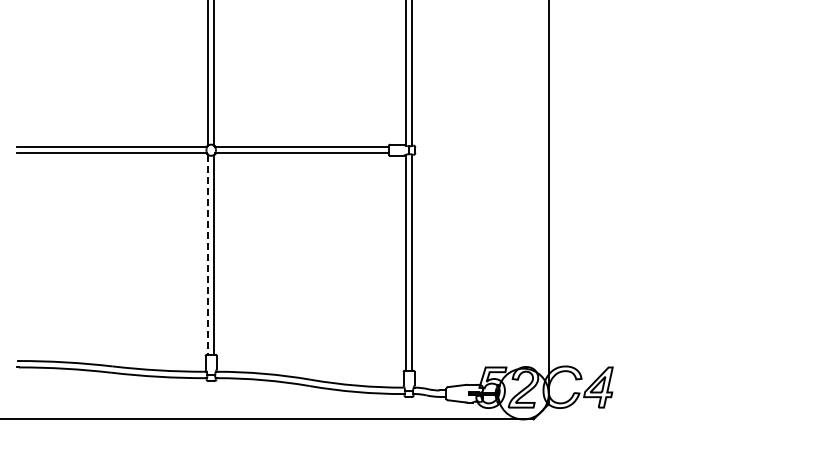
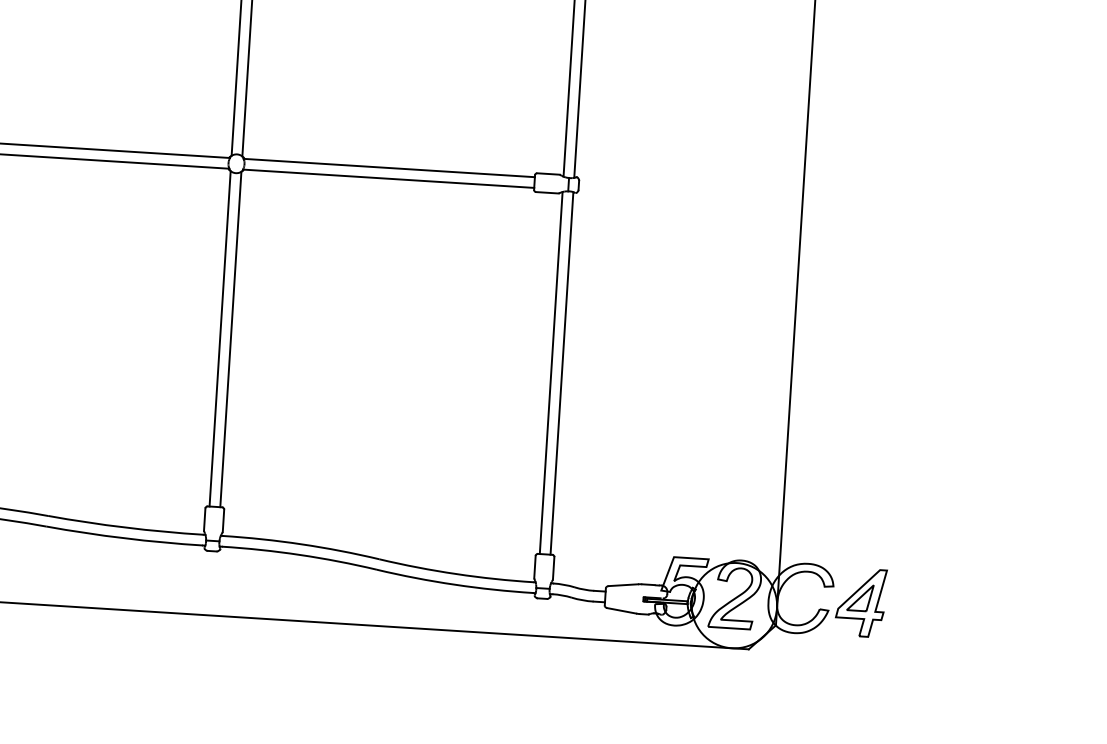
line: (208, 254) -> (220, 338), dashed -> solid

